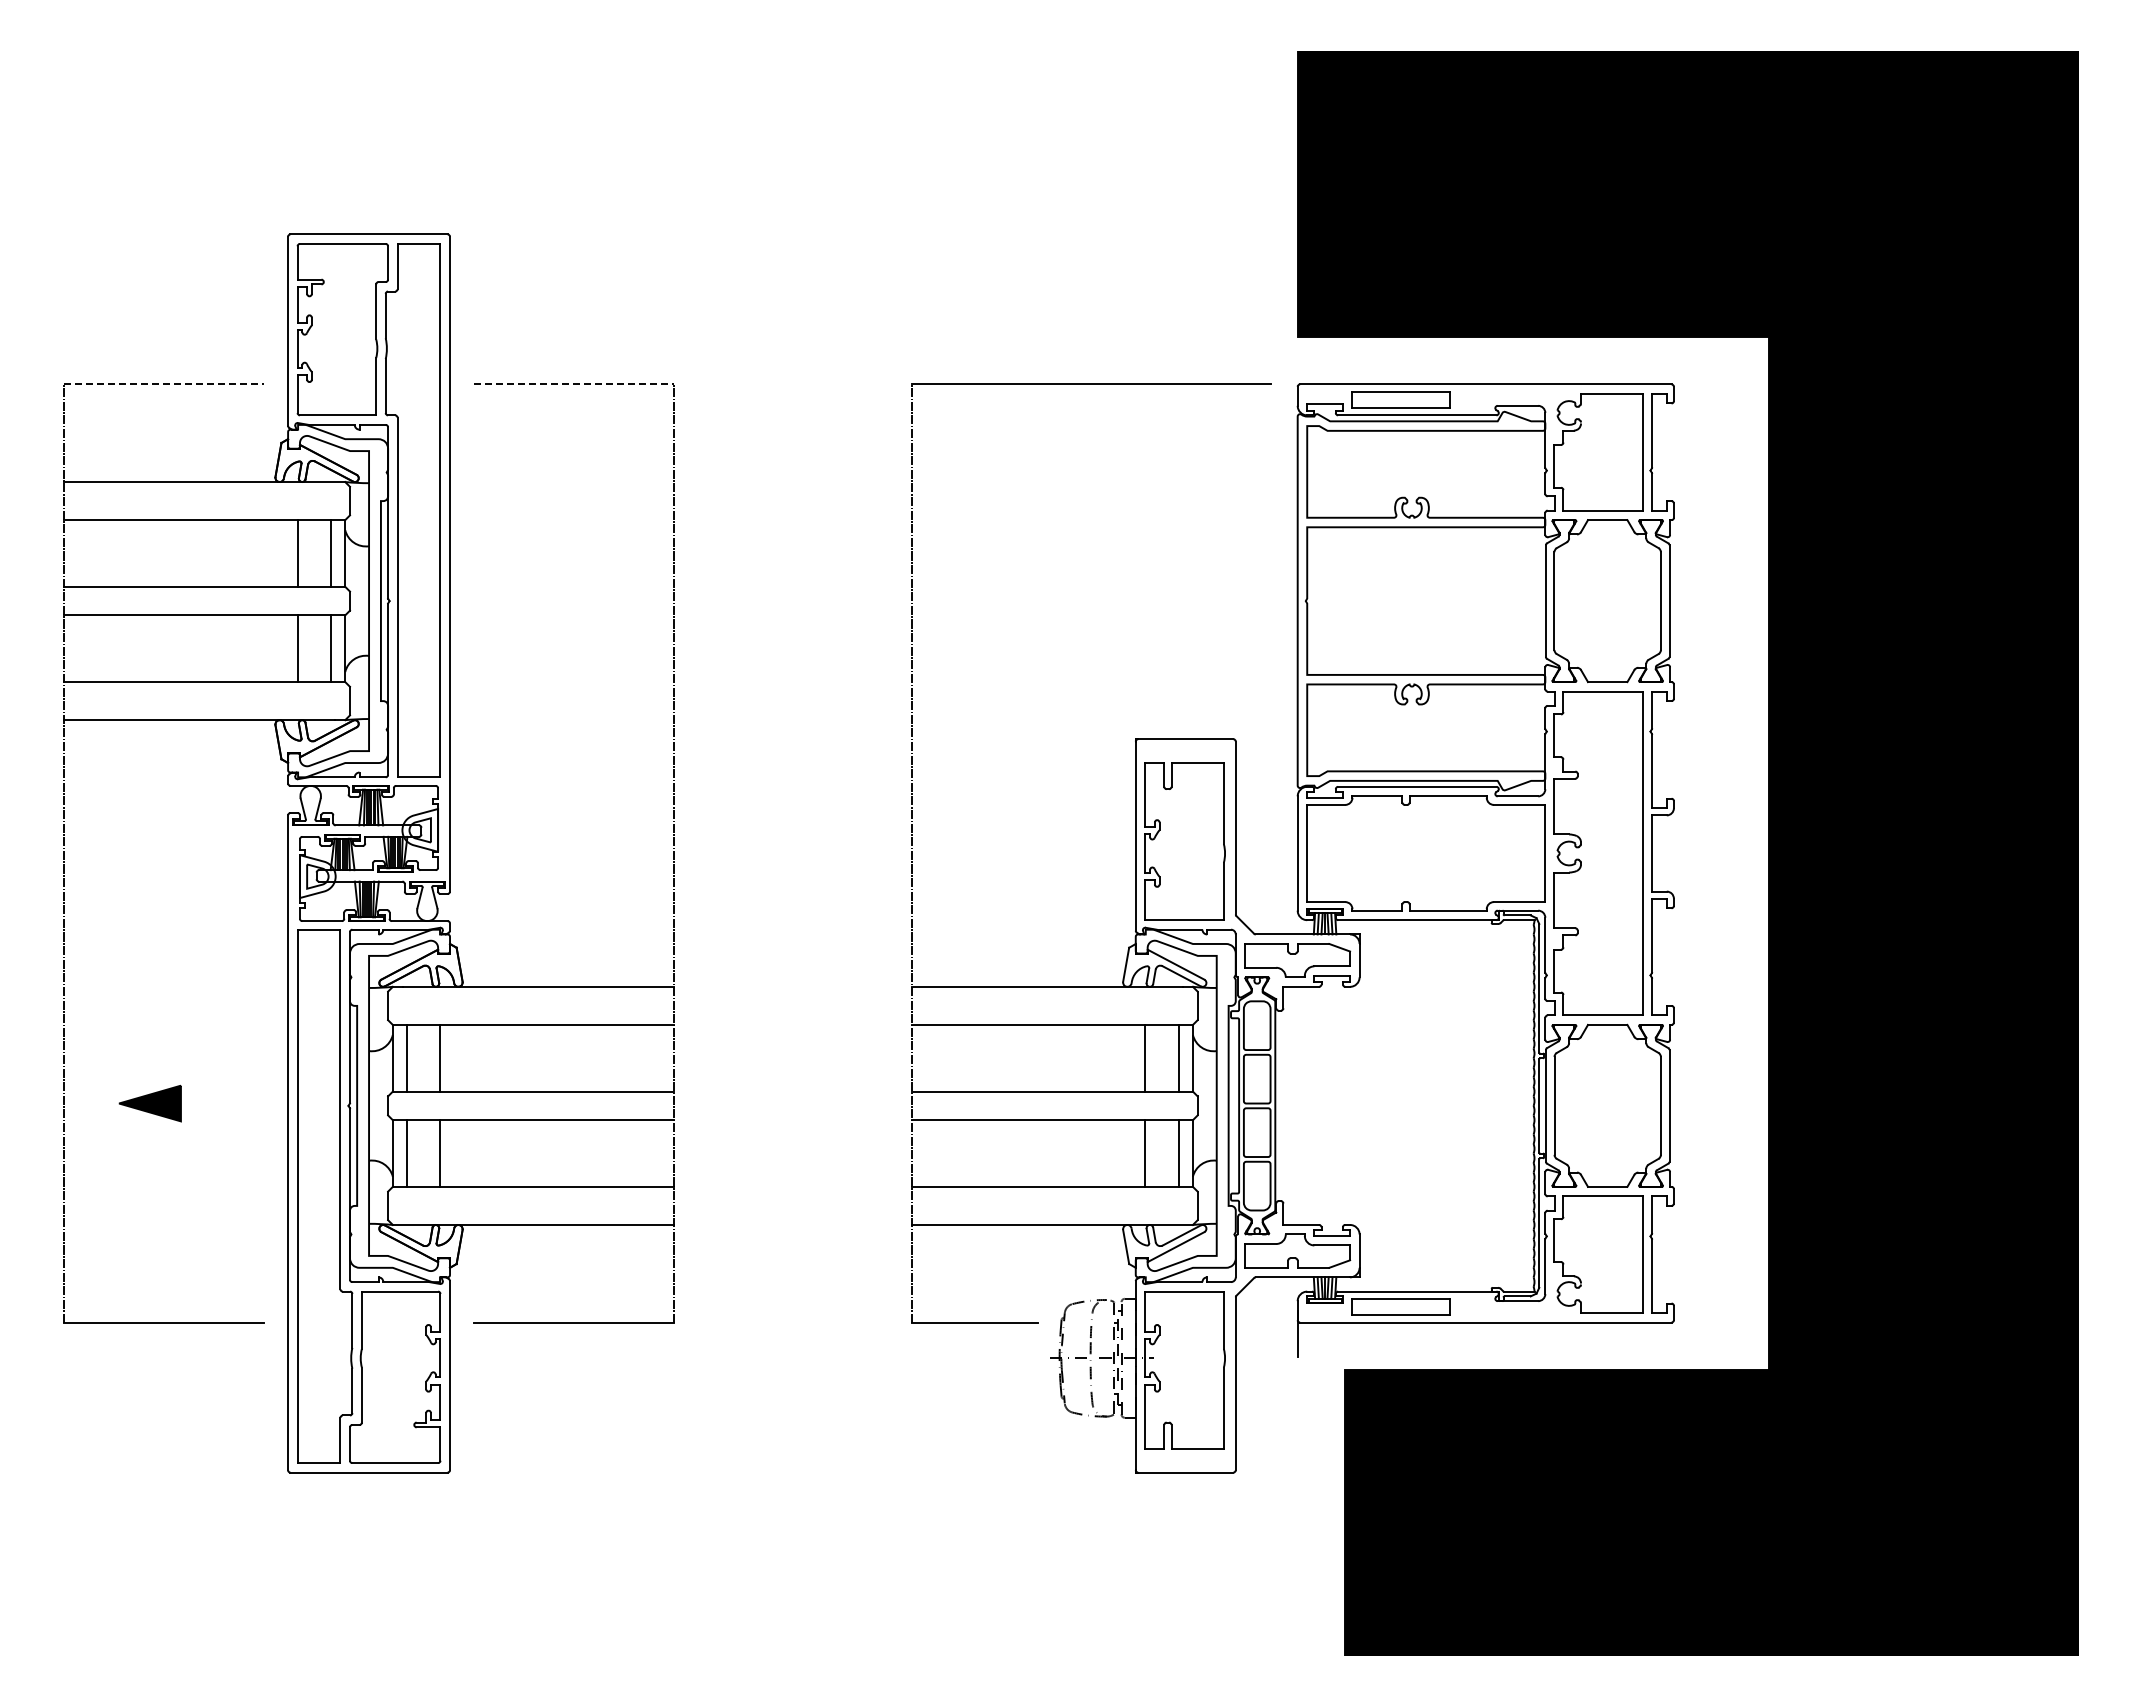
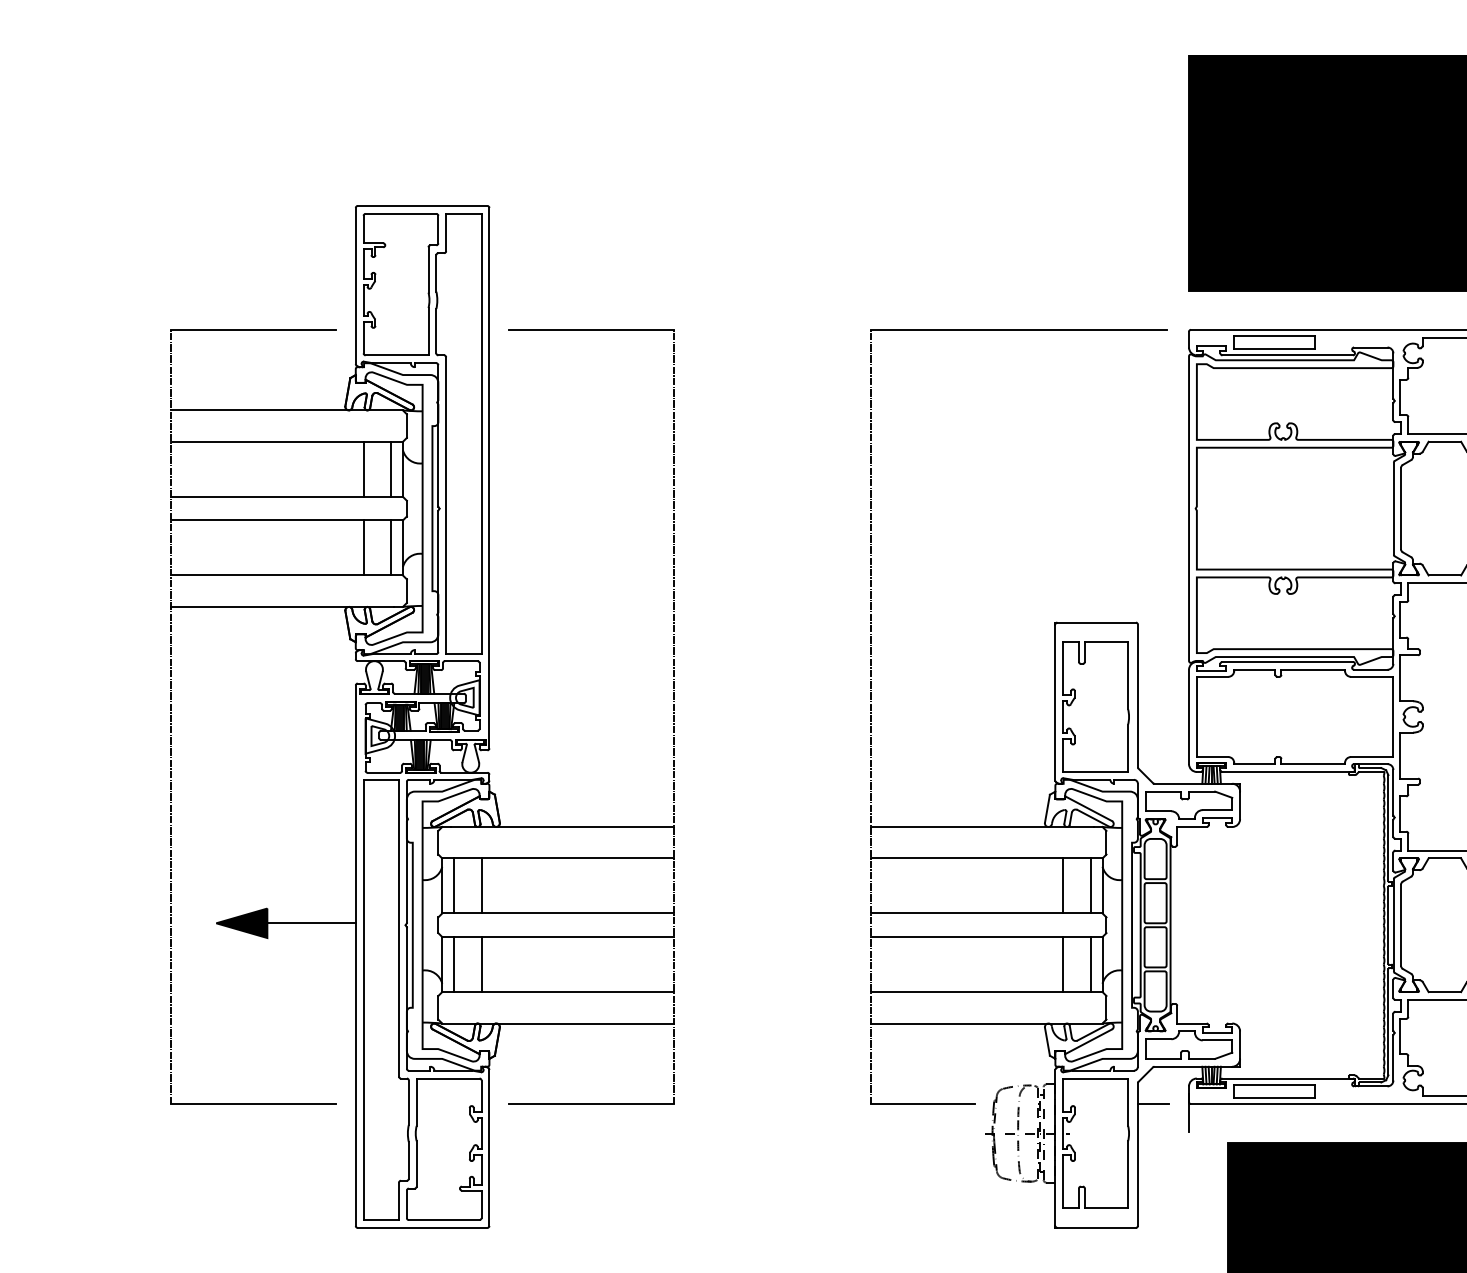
line: (164, 384) -> (253, 329), dashed -> solid
line: (574, 384) -> (592, 329), dashed -> solid
line: (234, 1103) -> (311, 923), added
line: (1254, 1322) -> (1153, 1104), added

